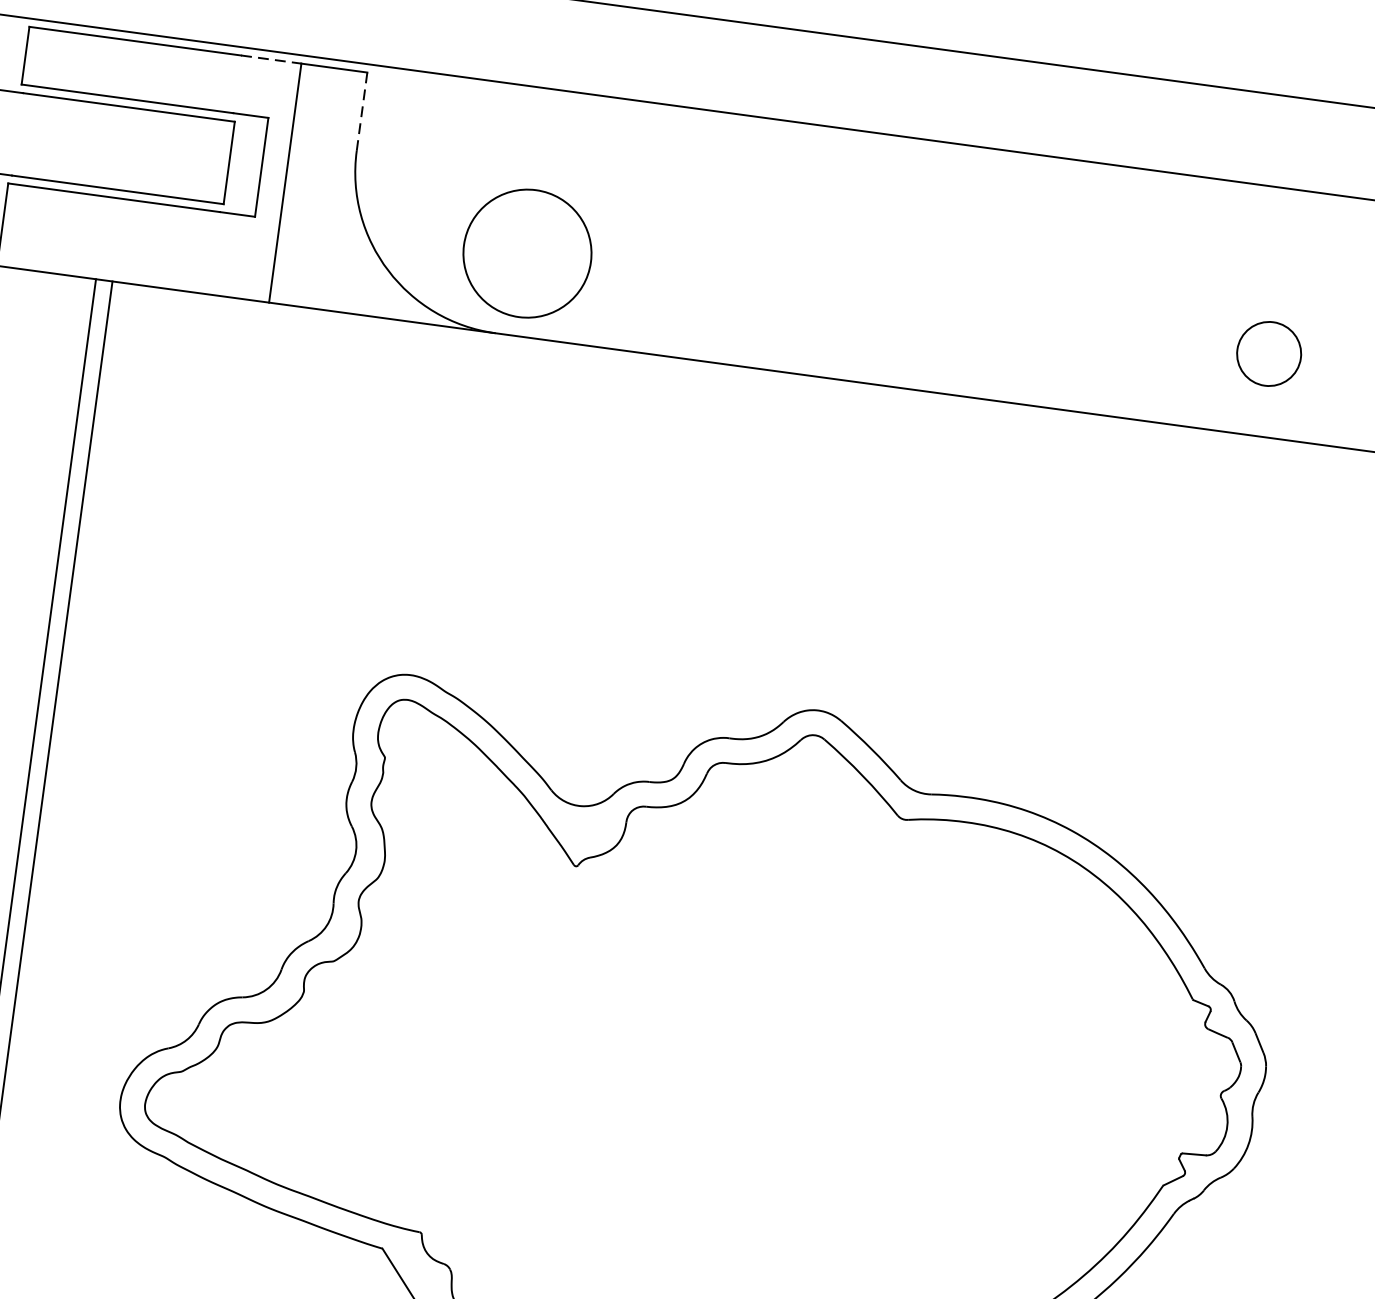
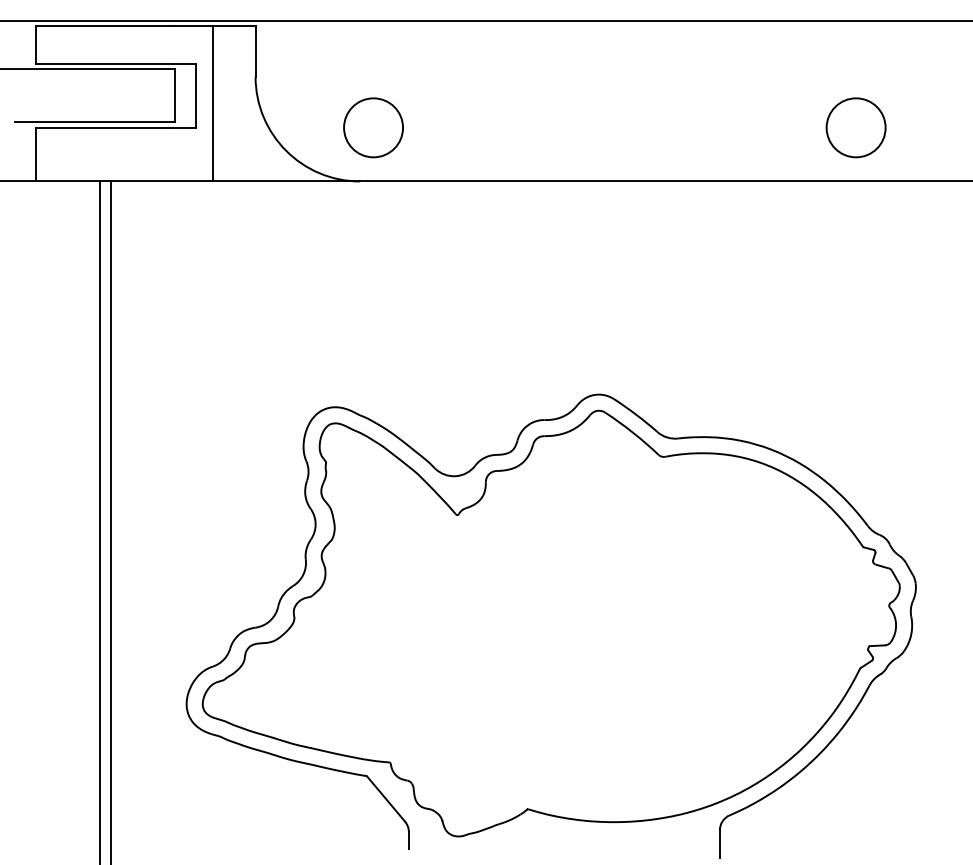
line: (272, 58) -> (193, 25), dashed -> solid
line: (361, 111) -> (255, 51), dashed -> solid
circle: (527, 253) -> (373, 127), size x0.71
circle: (1268, 353) -> (855, 127), size x1.43

